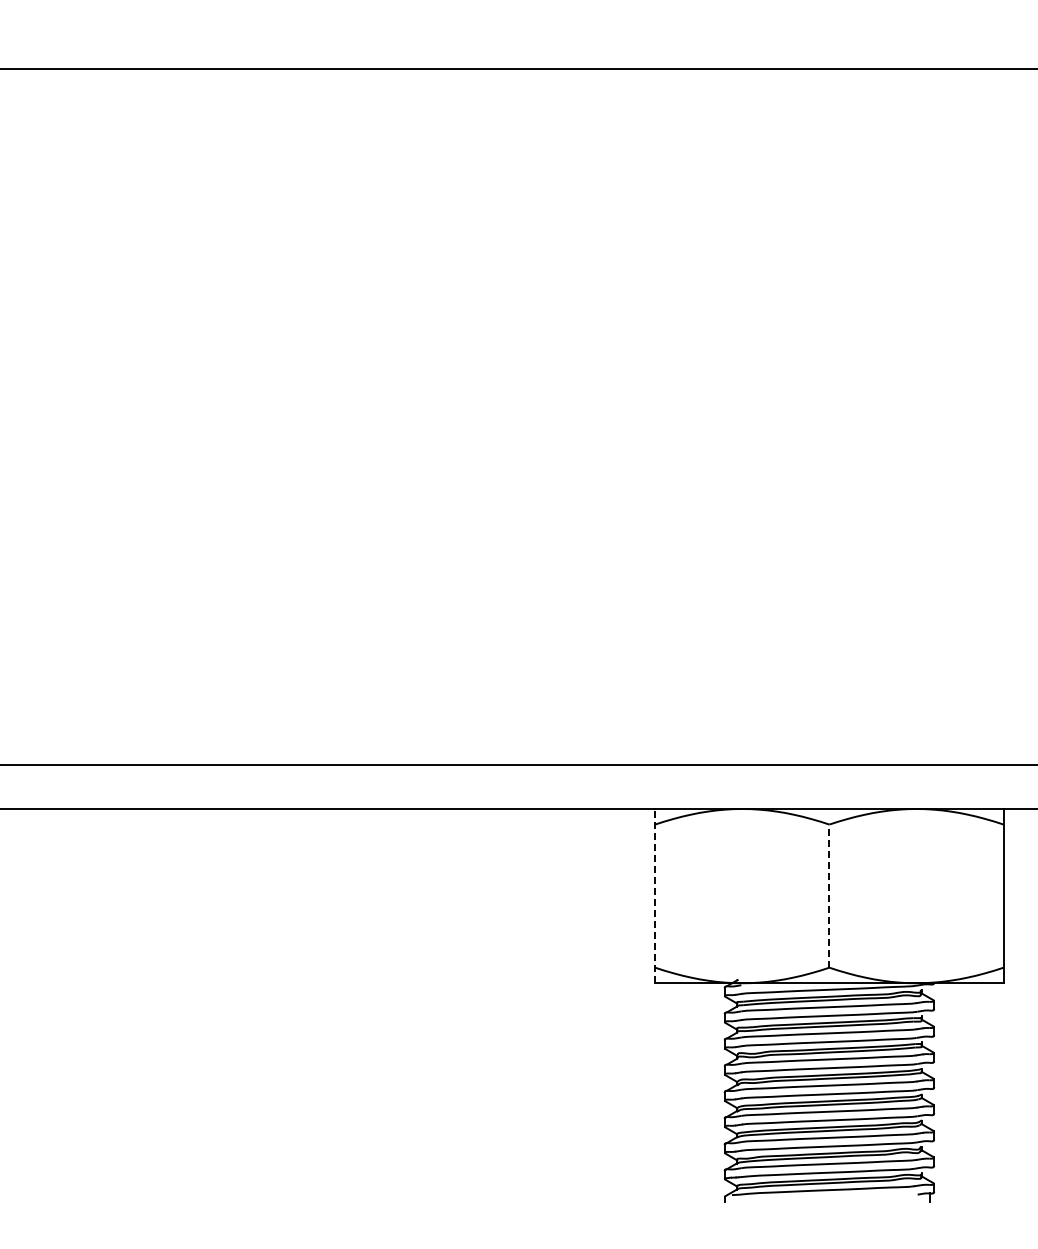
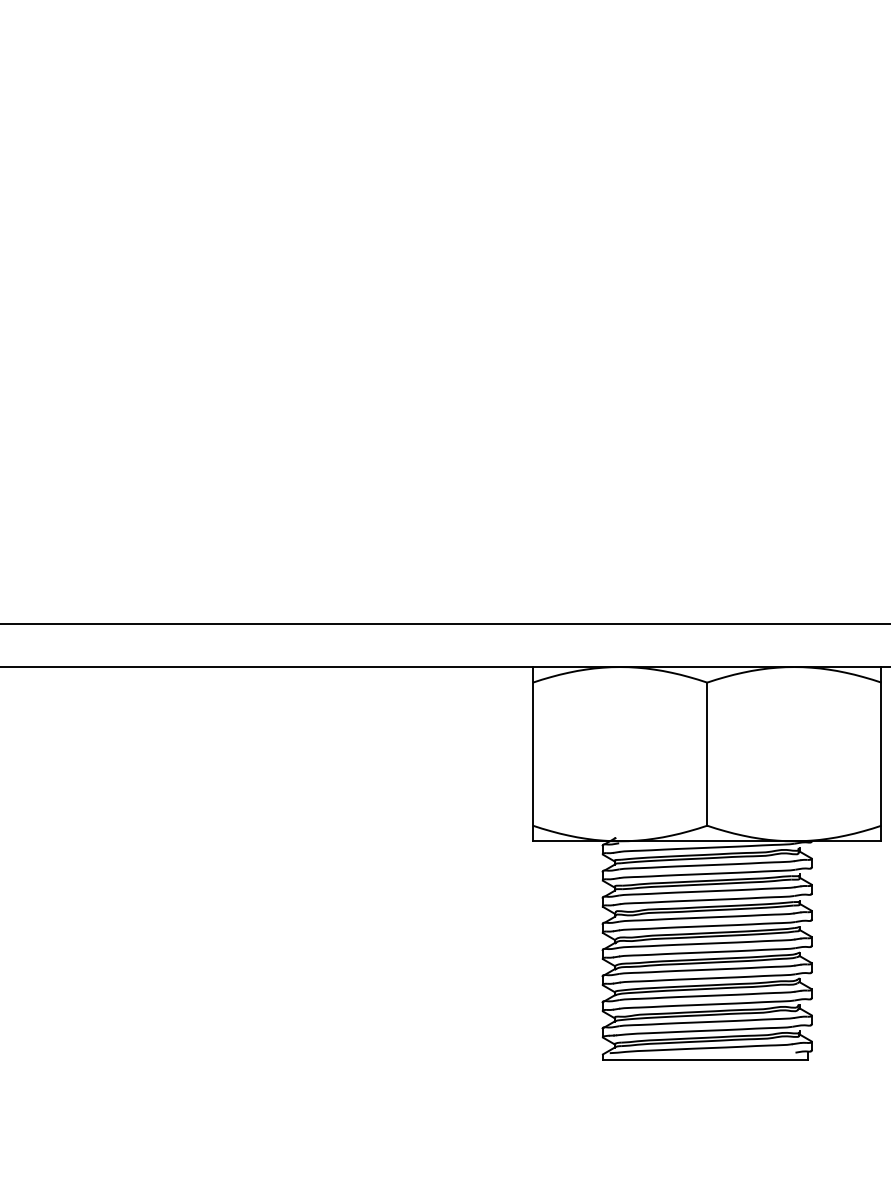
line: (655, 895) -> (533, 753), dashed -> solid
line: (829, 896) -> (707, 754), dashed -> solid
line: (826, 1202) -> (704, 1060), added

